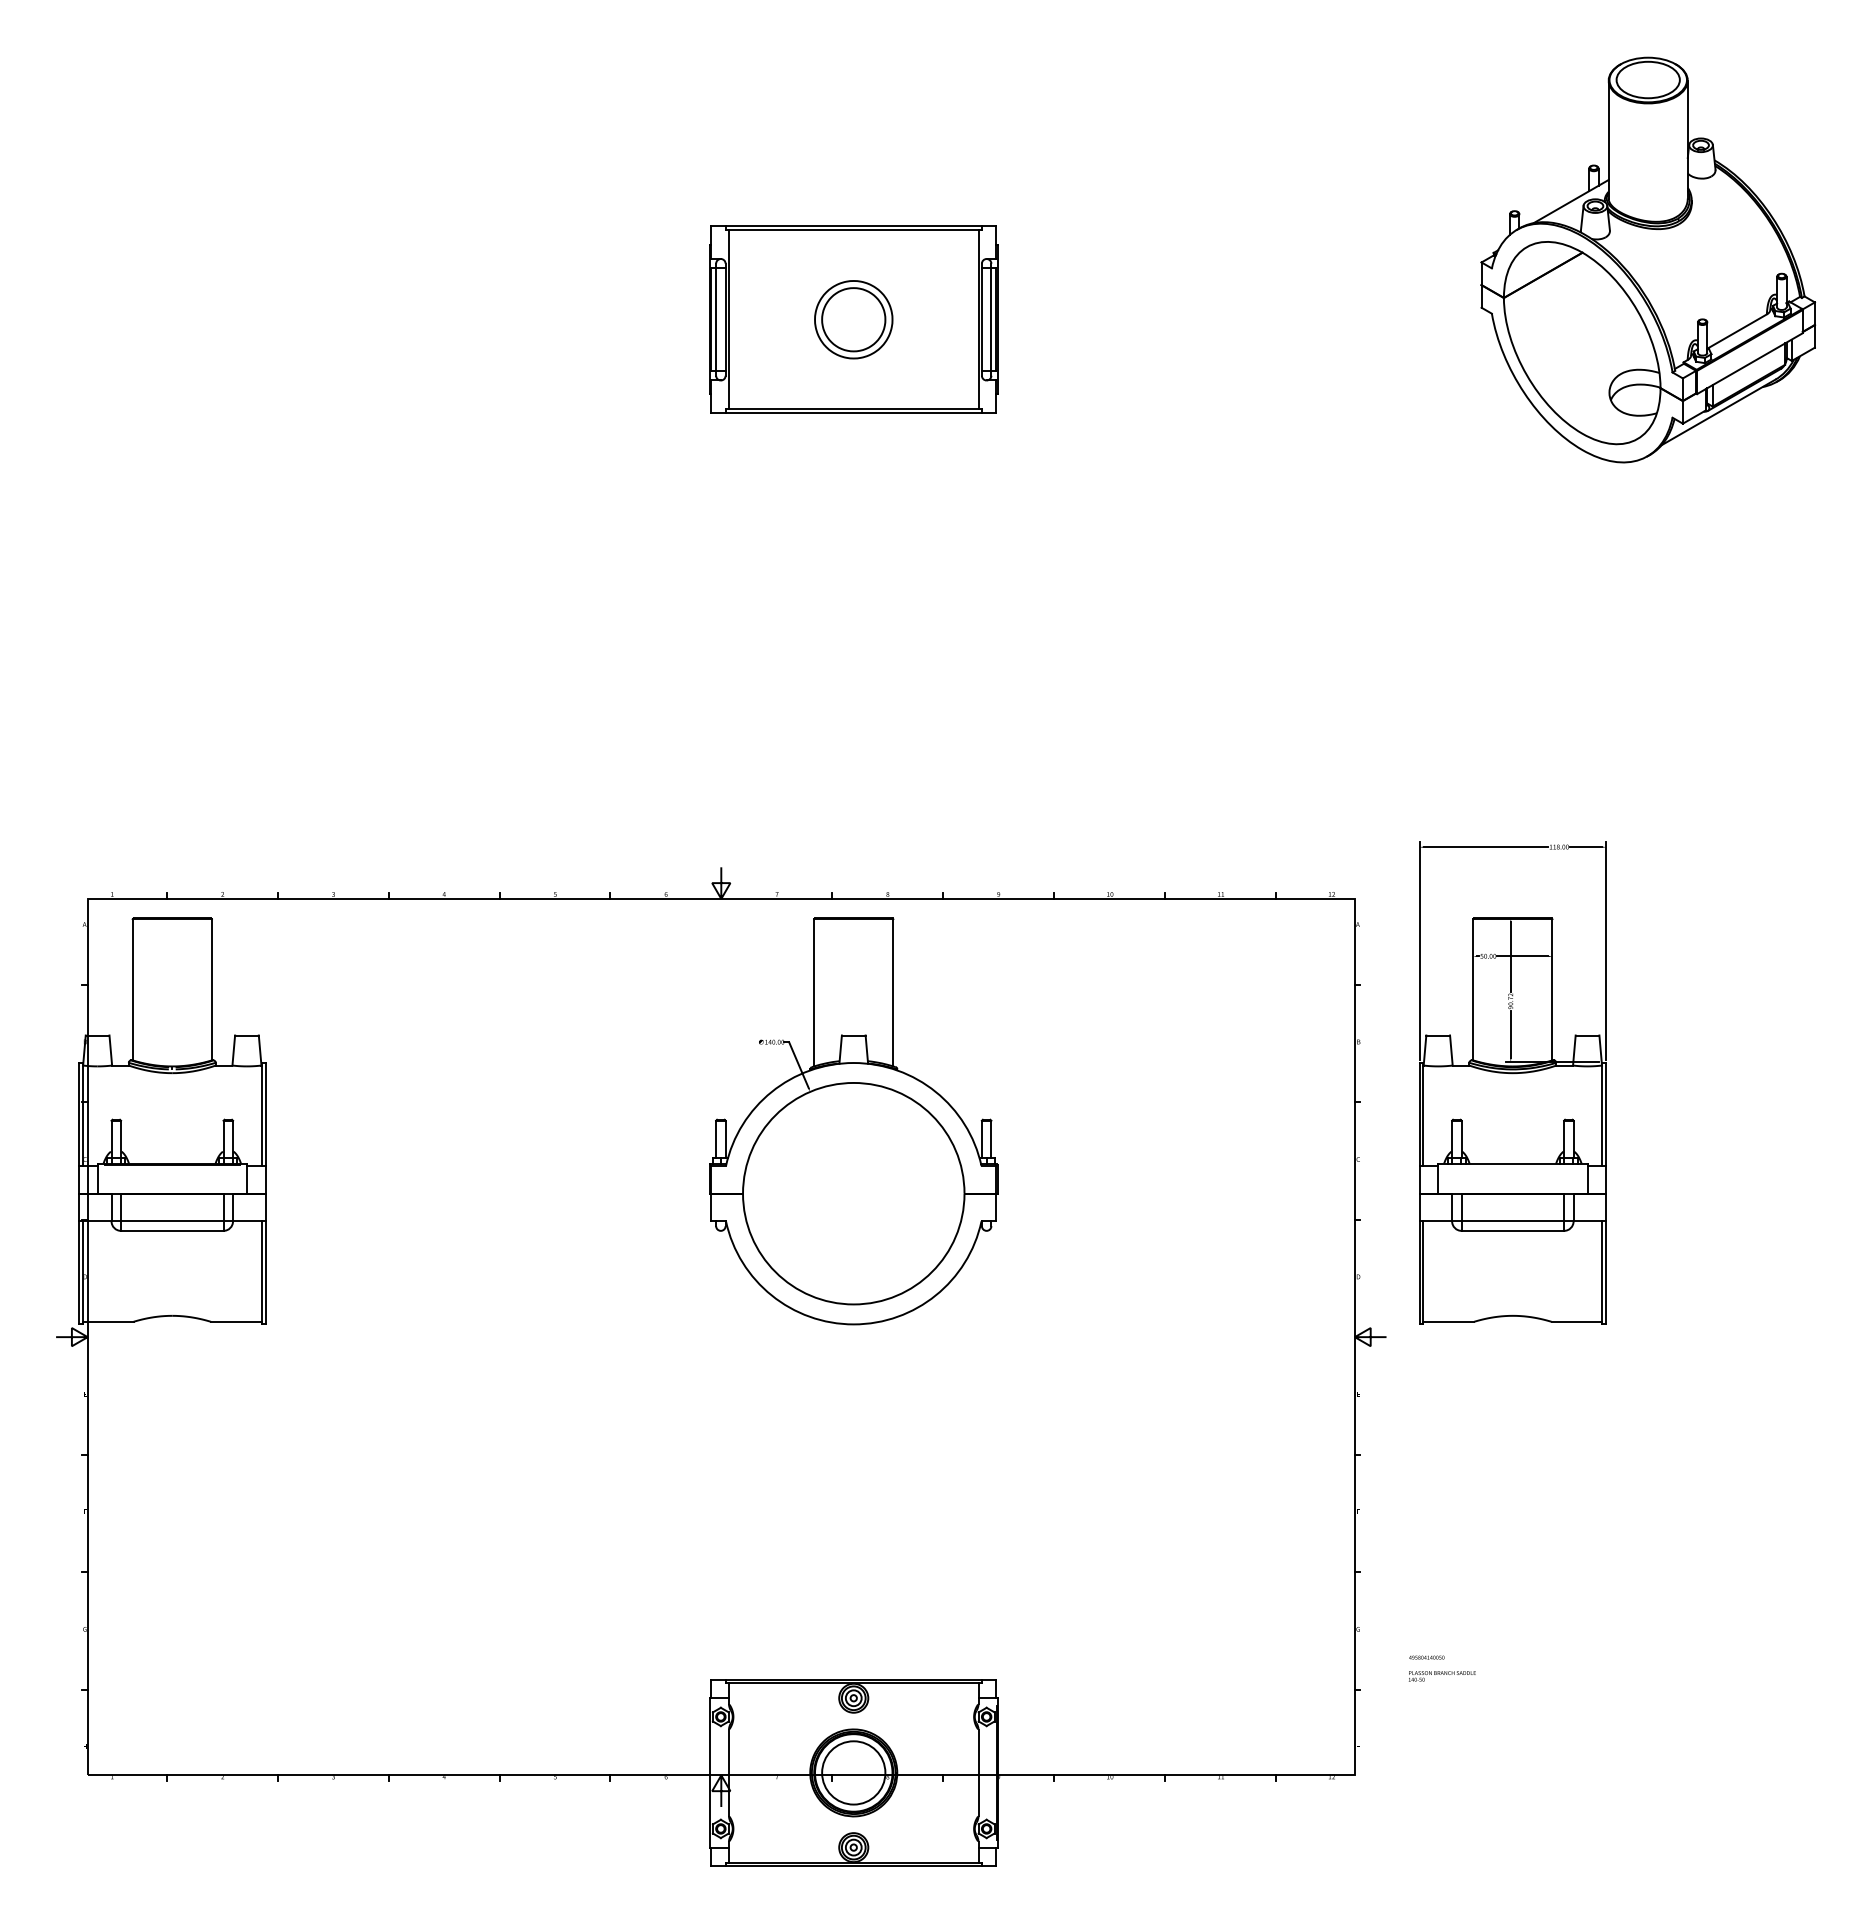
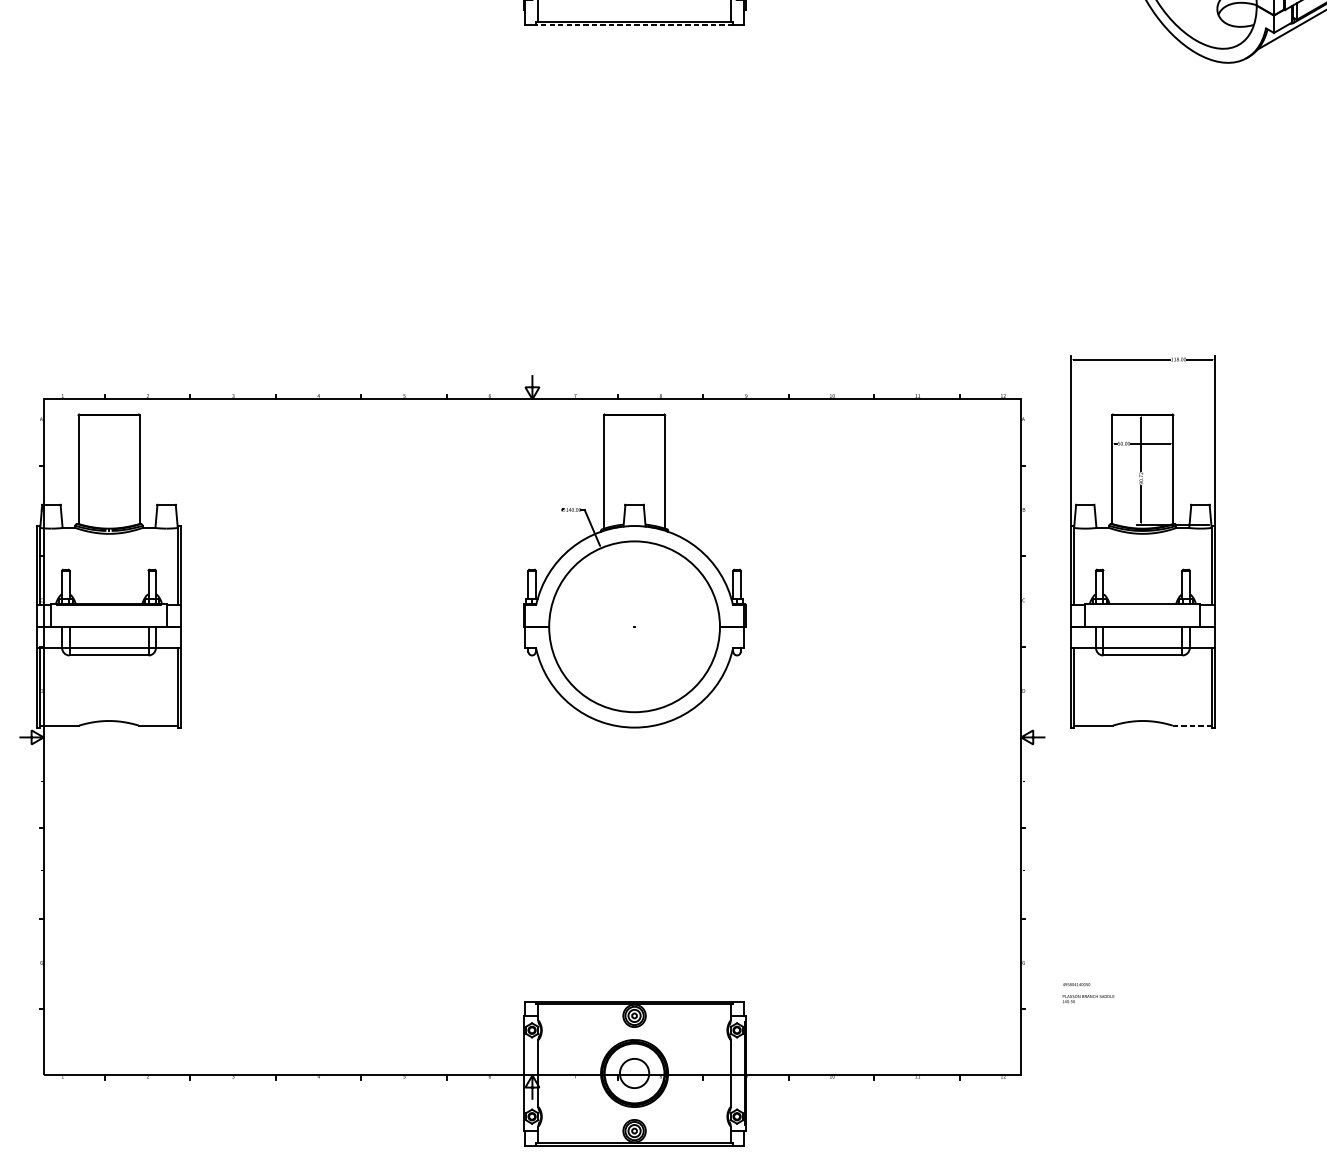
line: (853, 413) -> (634, 25), solid -> dashed
line: (1577, 1321) -> (1192, 725), solid -> dashed
circle: (853, 1772) -> (634, 1073), size x0.6

